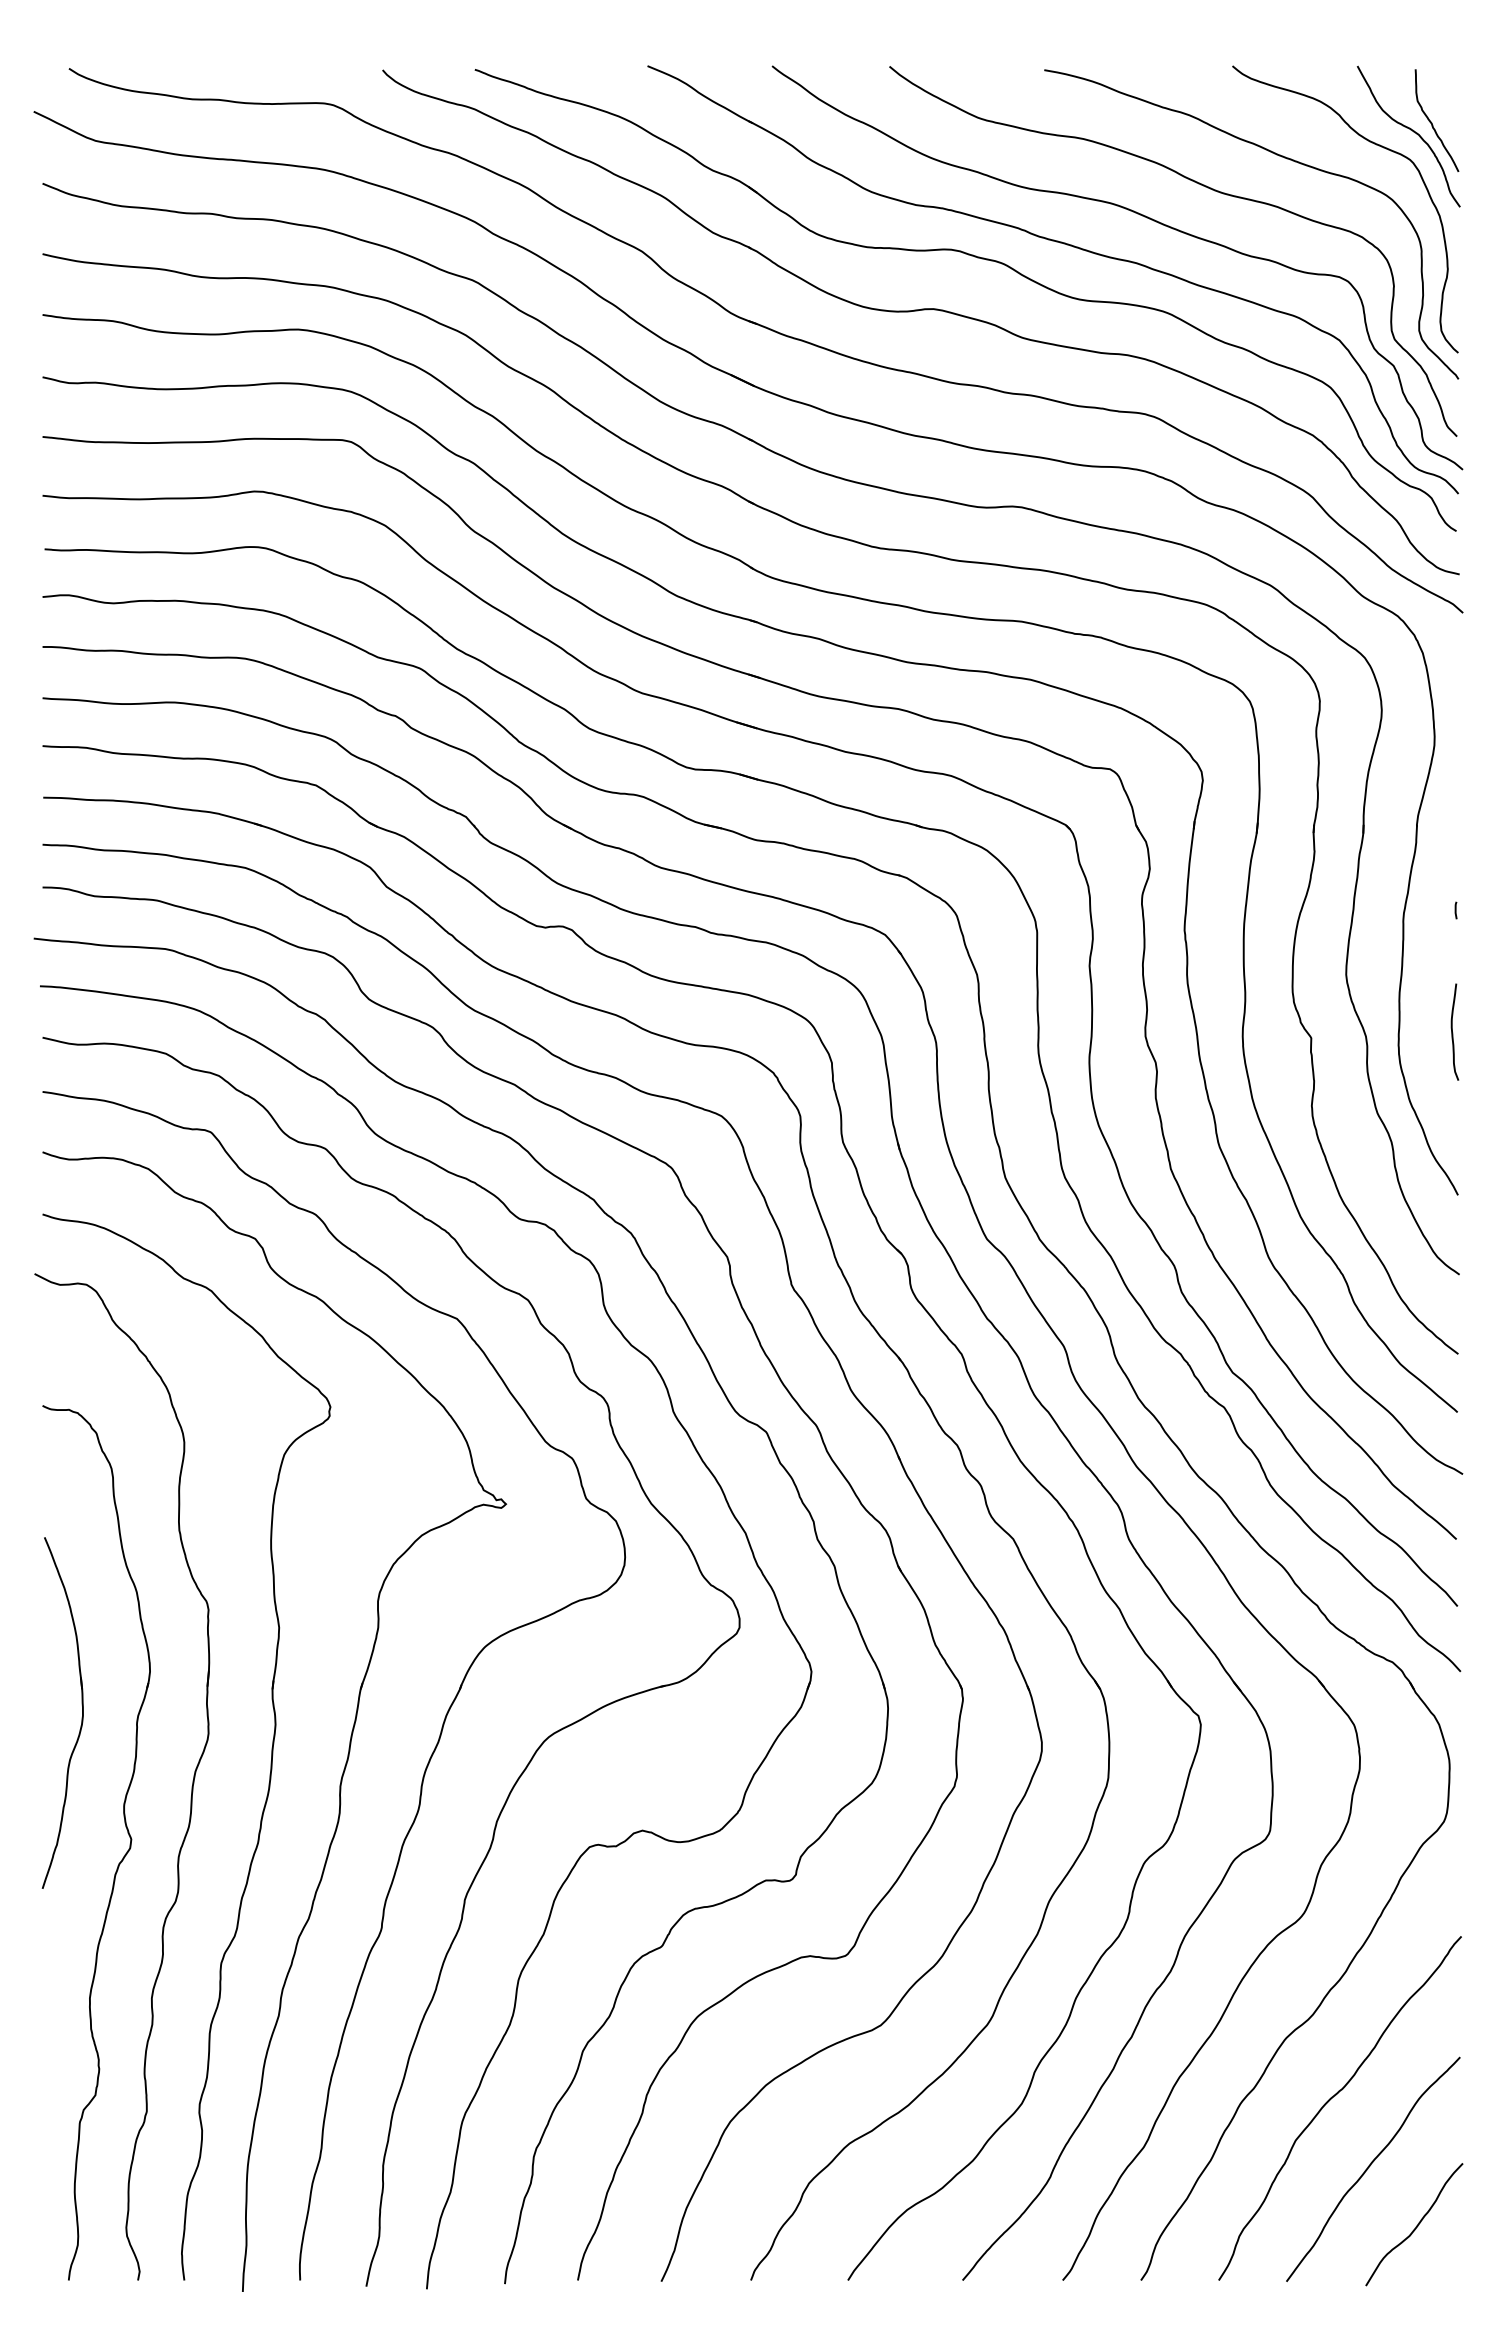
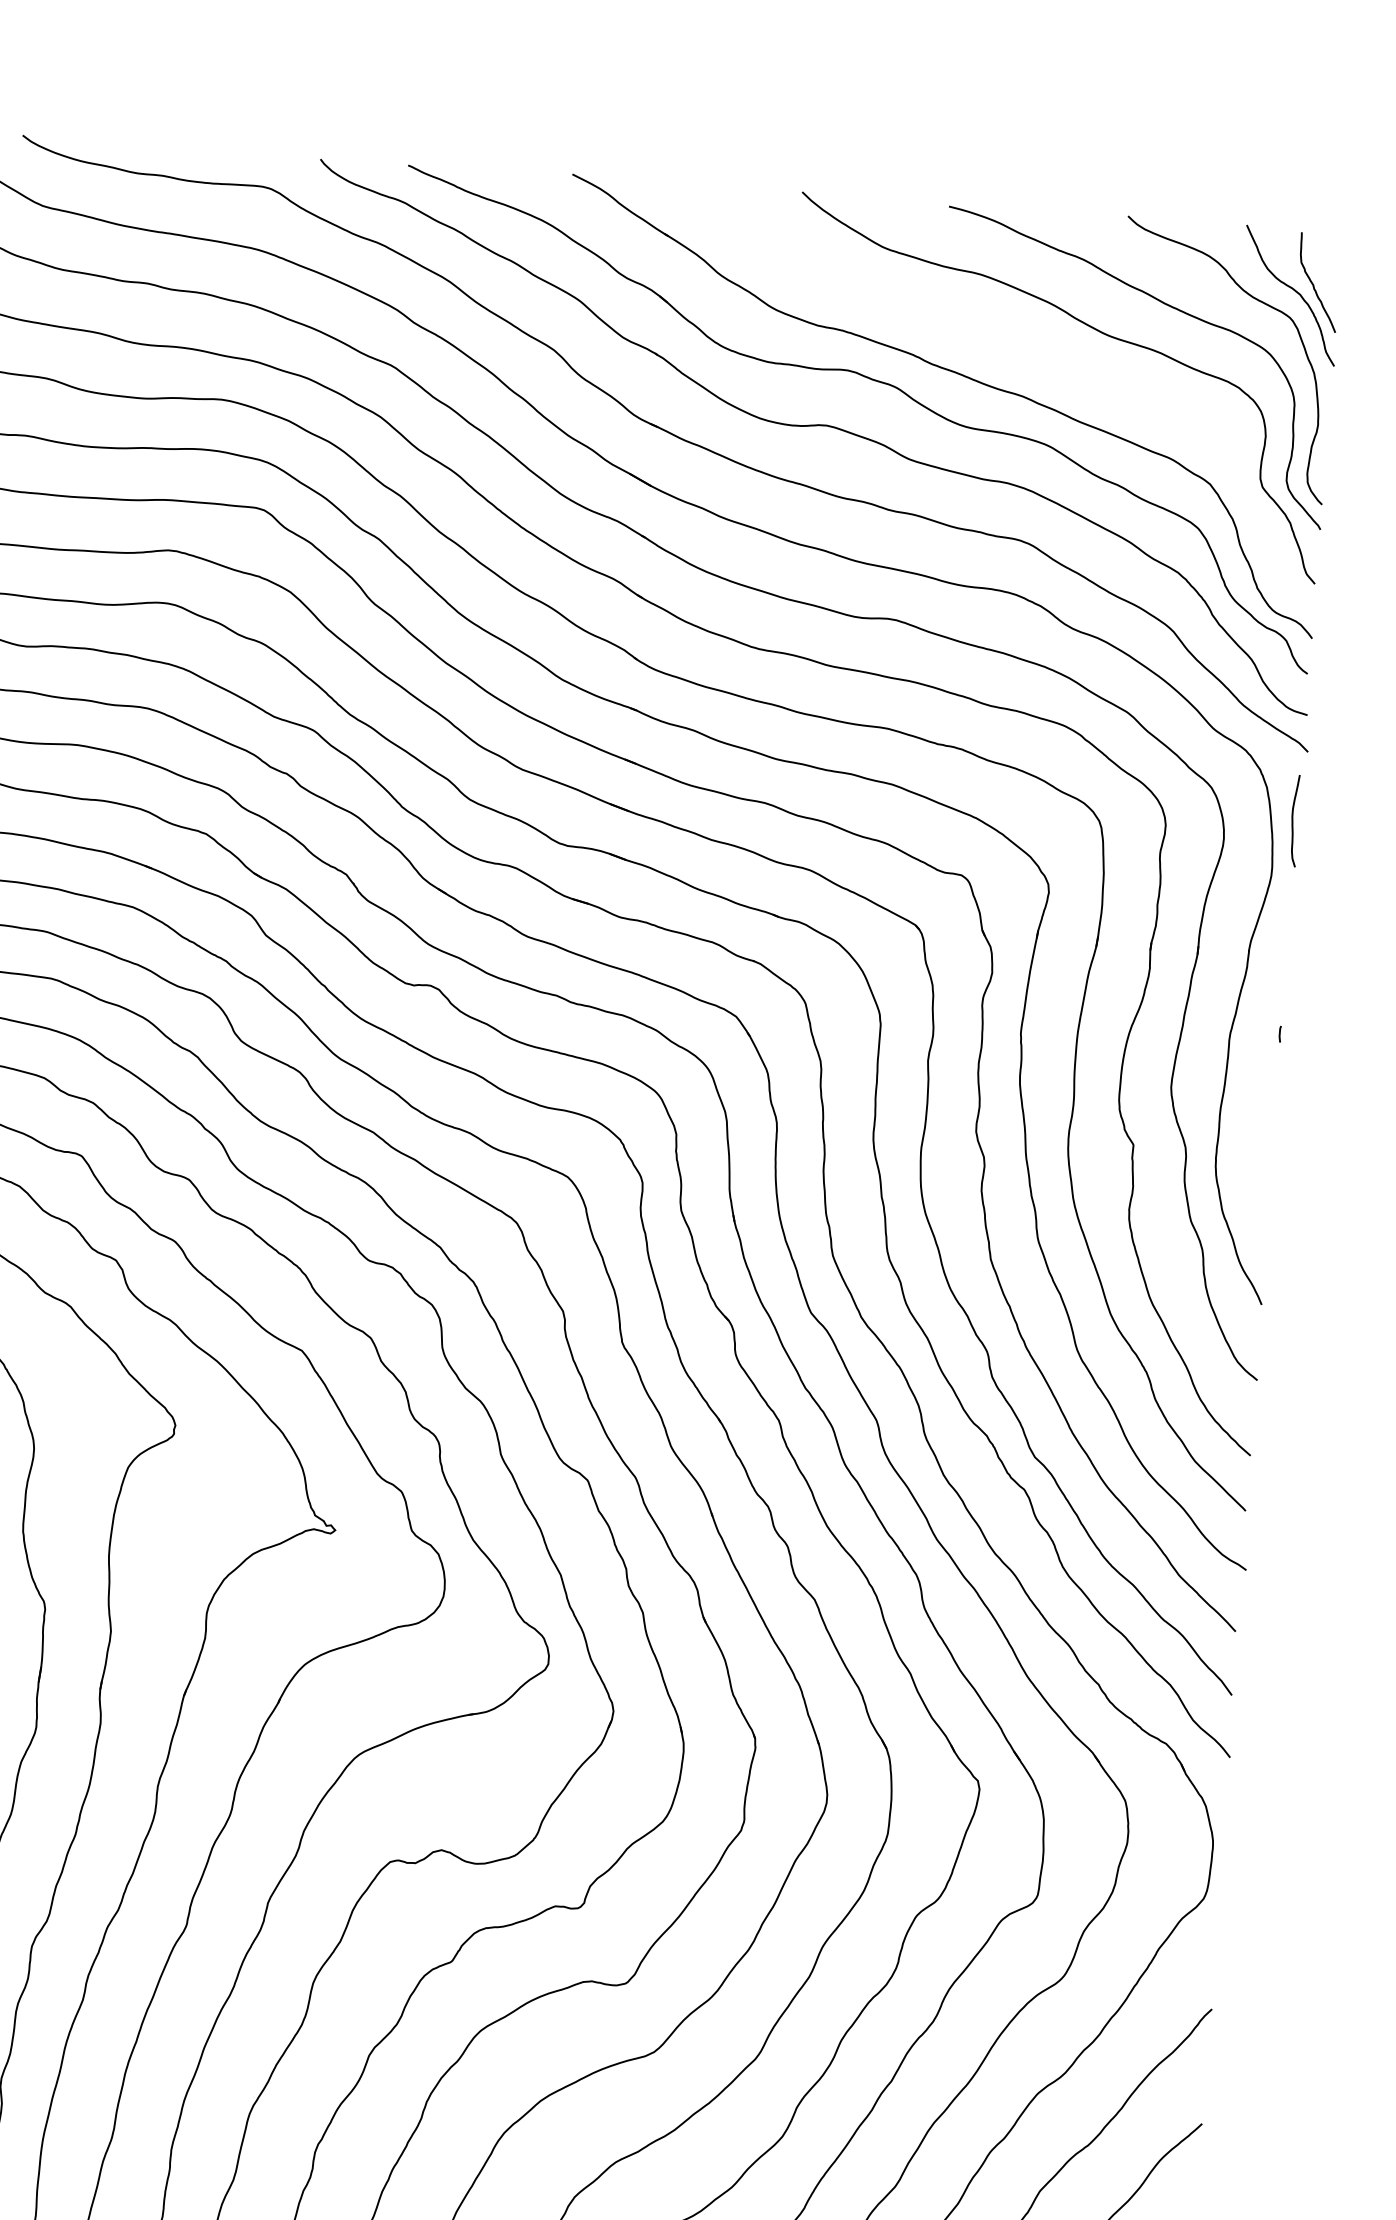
curve: (1137, 214) -> (1027, 350), removed
curve: (1453, 1032) -> (1293, 821), moved

